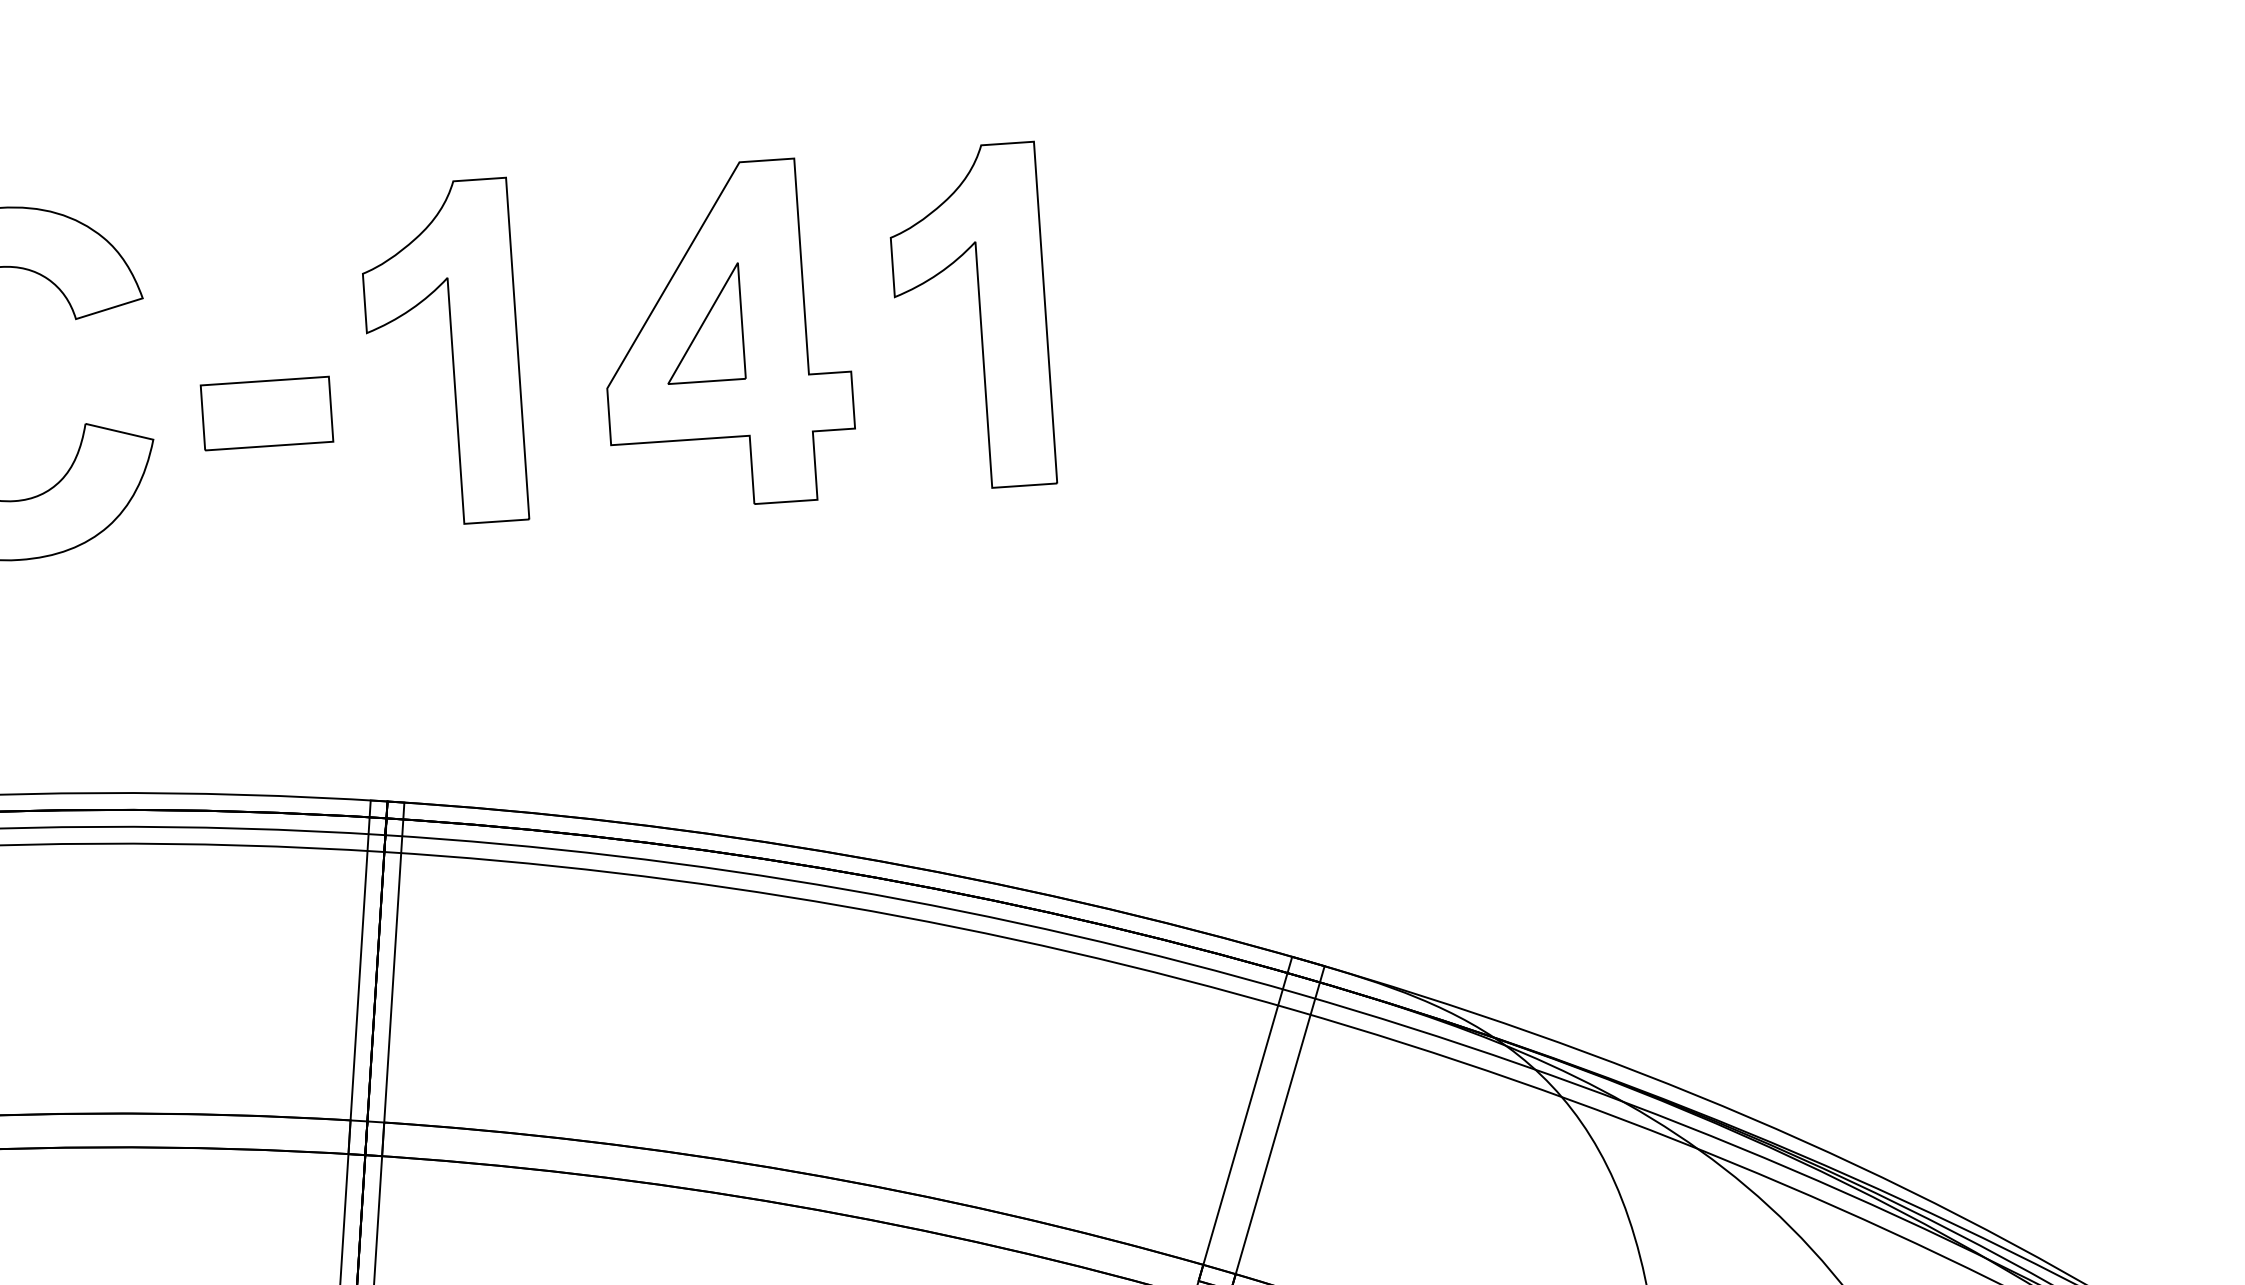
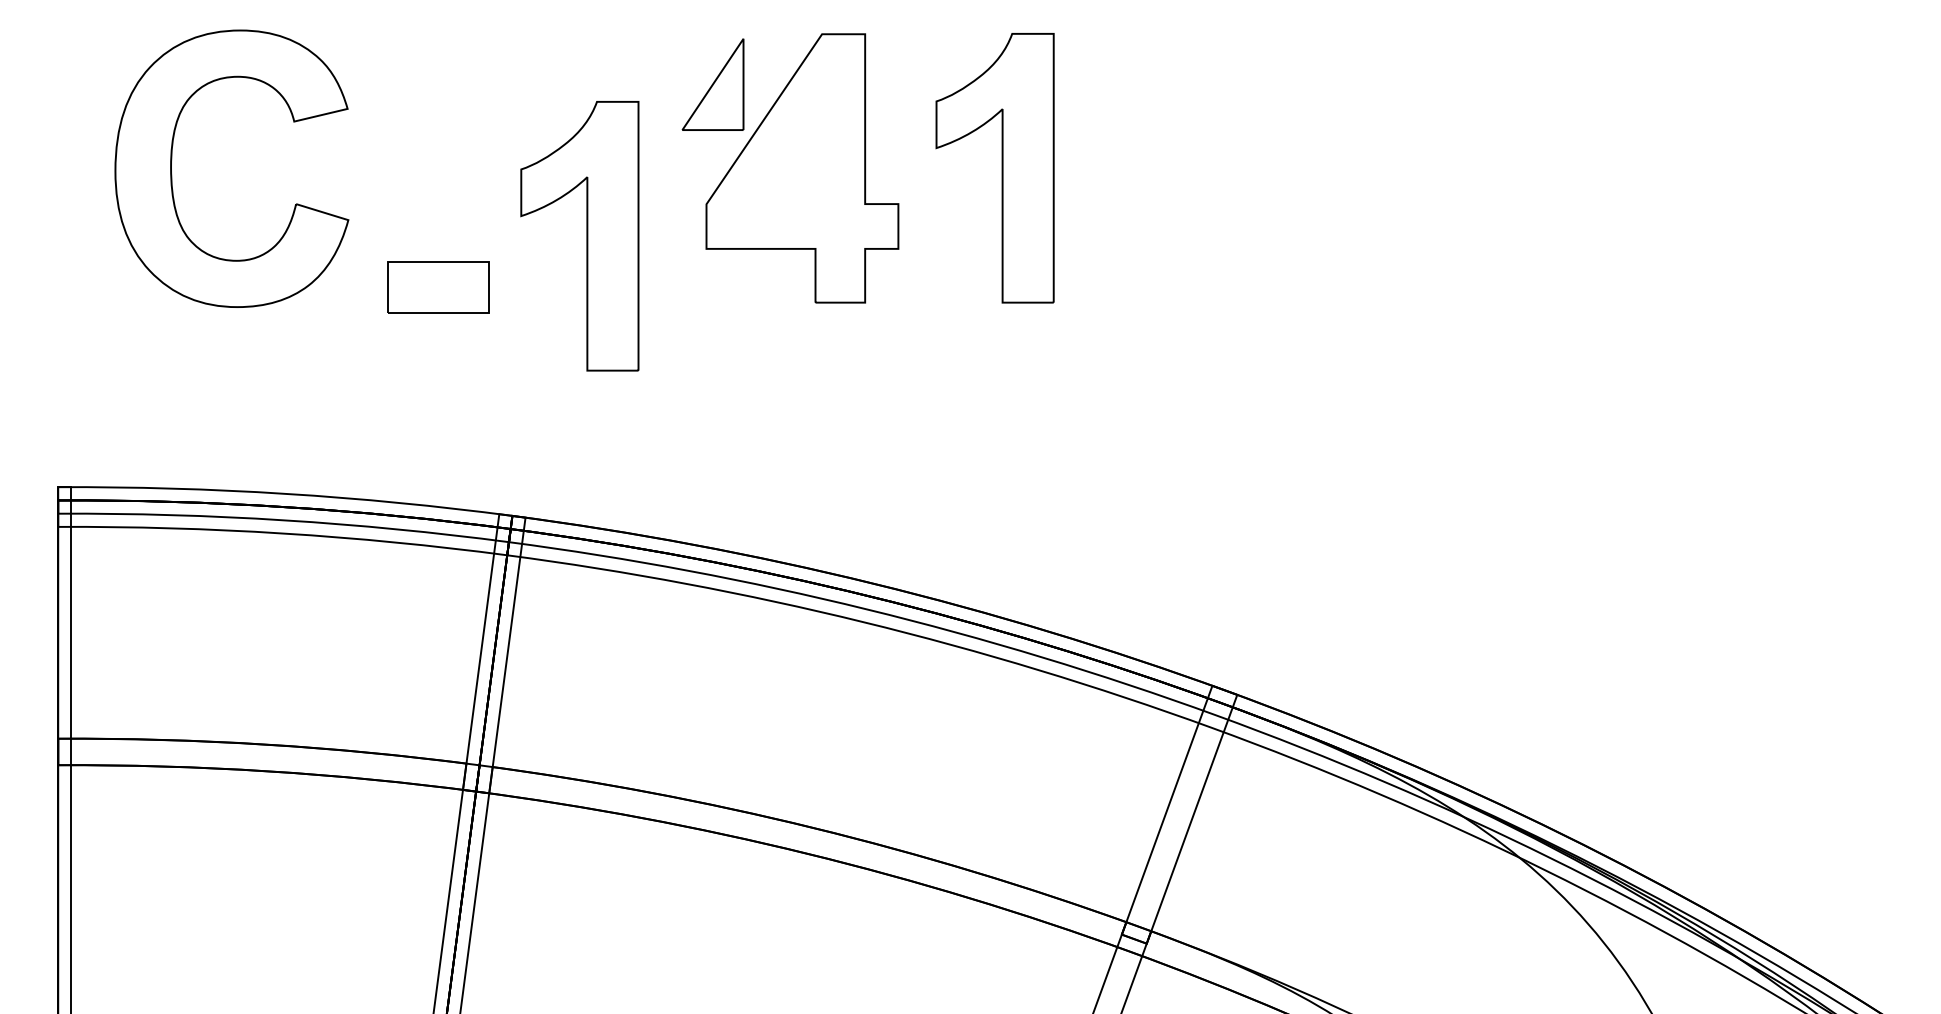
part: (702, 323) -> (712, 84), moved
part: (451, 353) -> (586, 236), moved
part: (266, 413) -> (438, 287), moved

